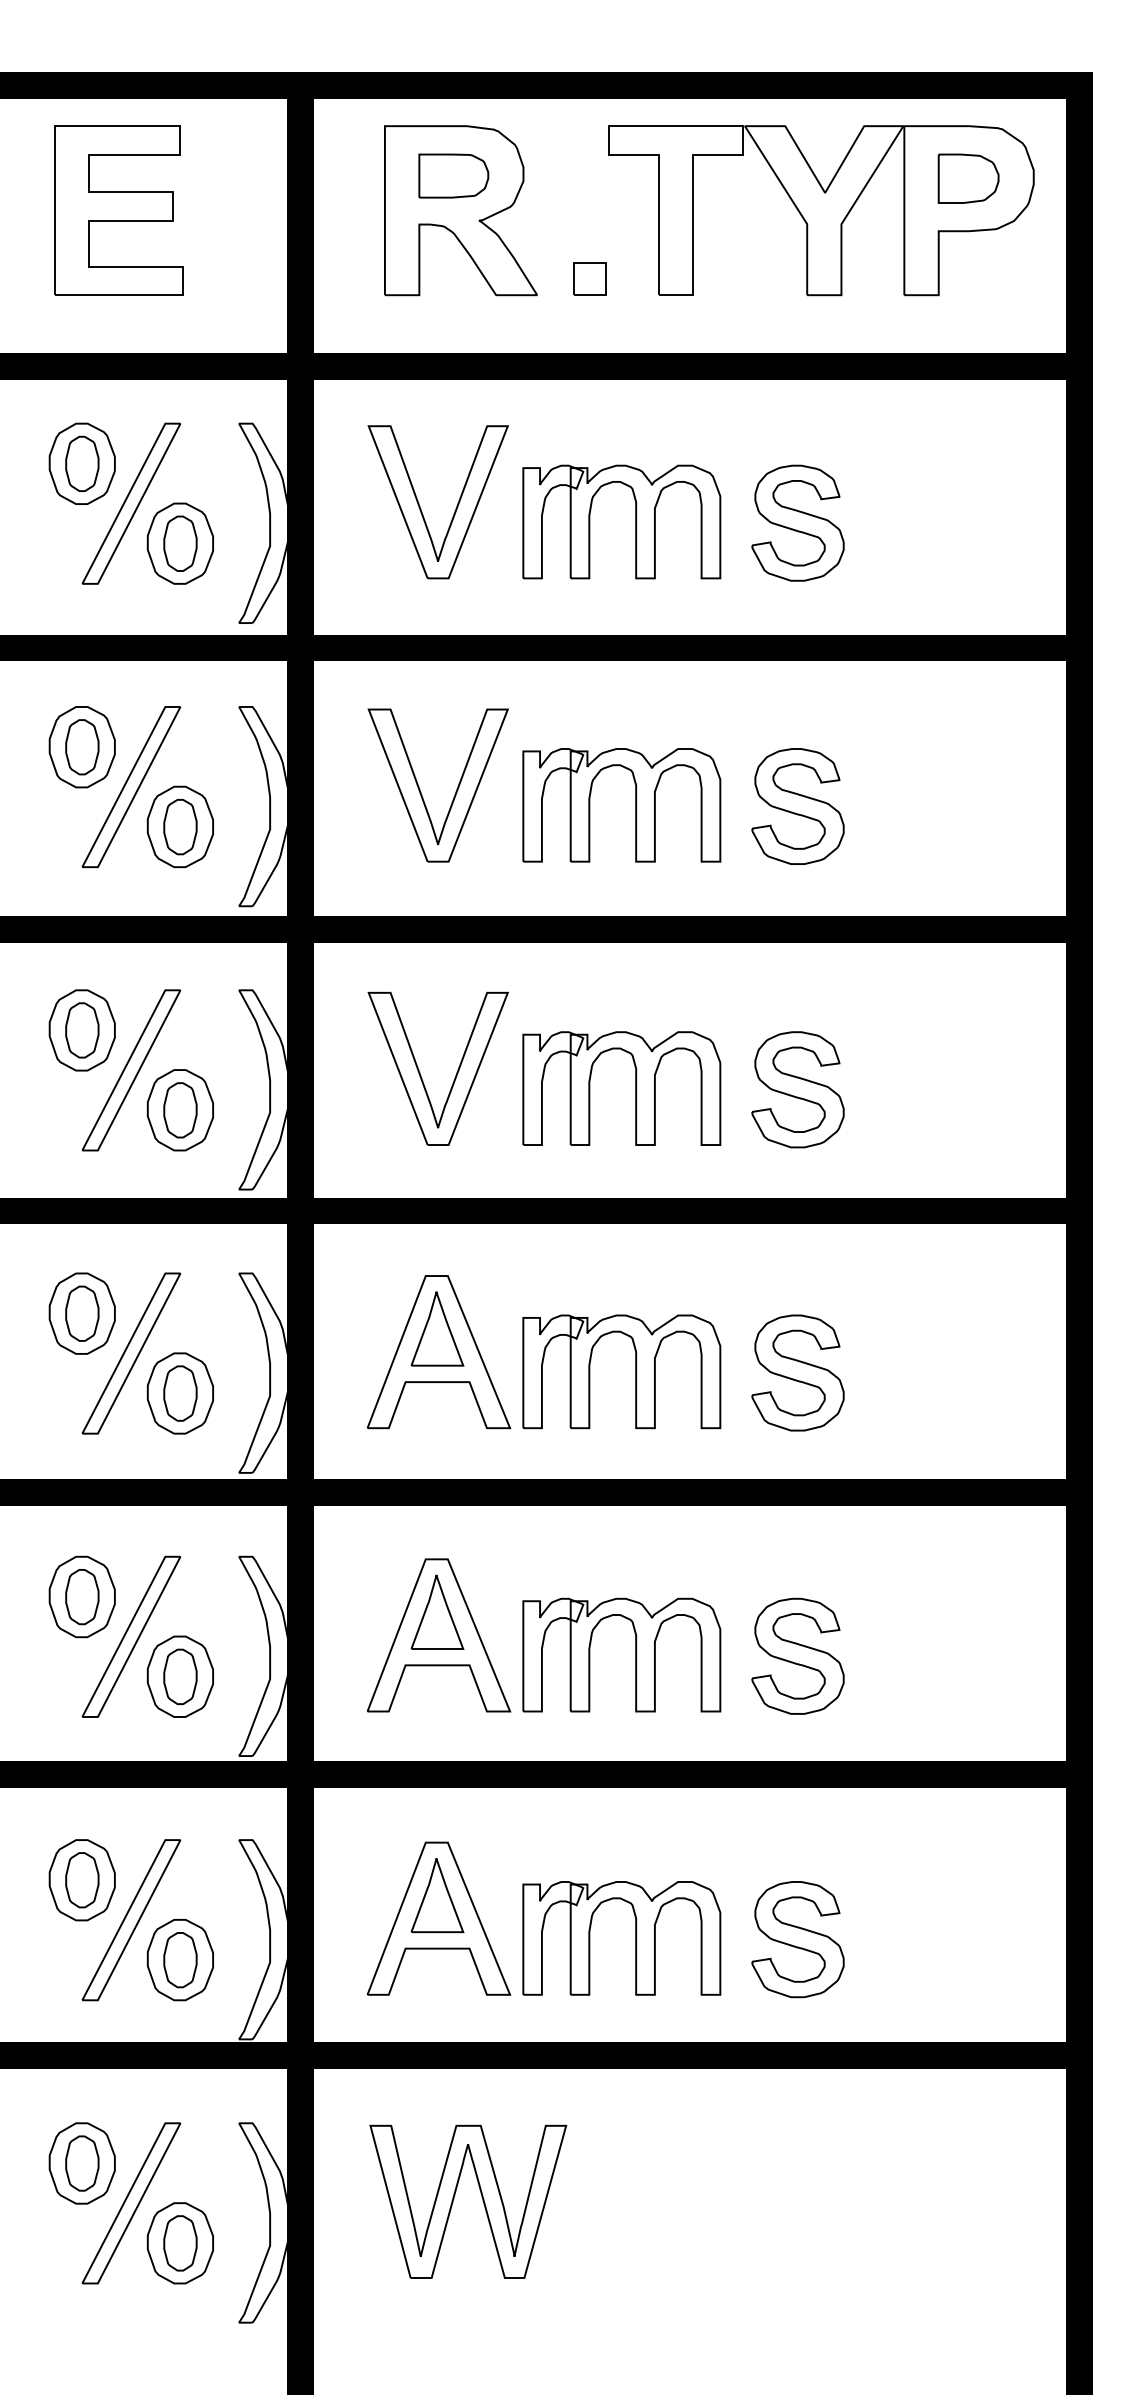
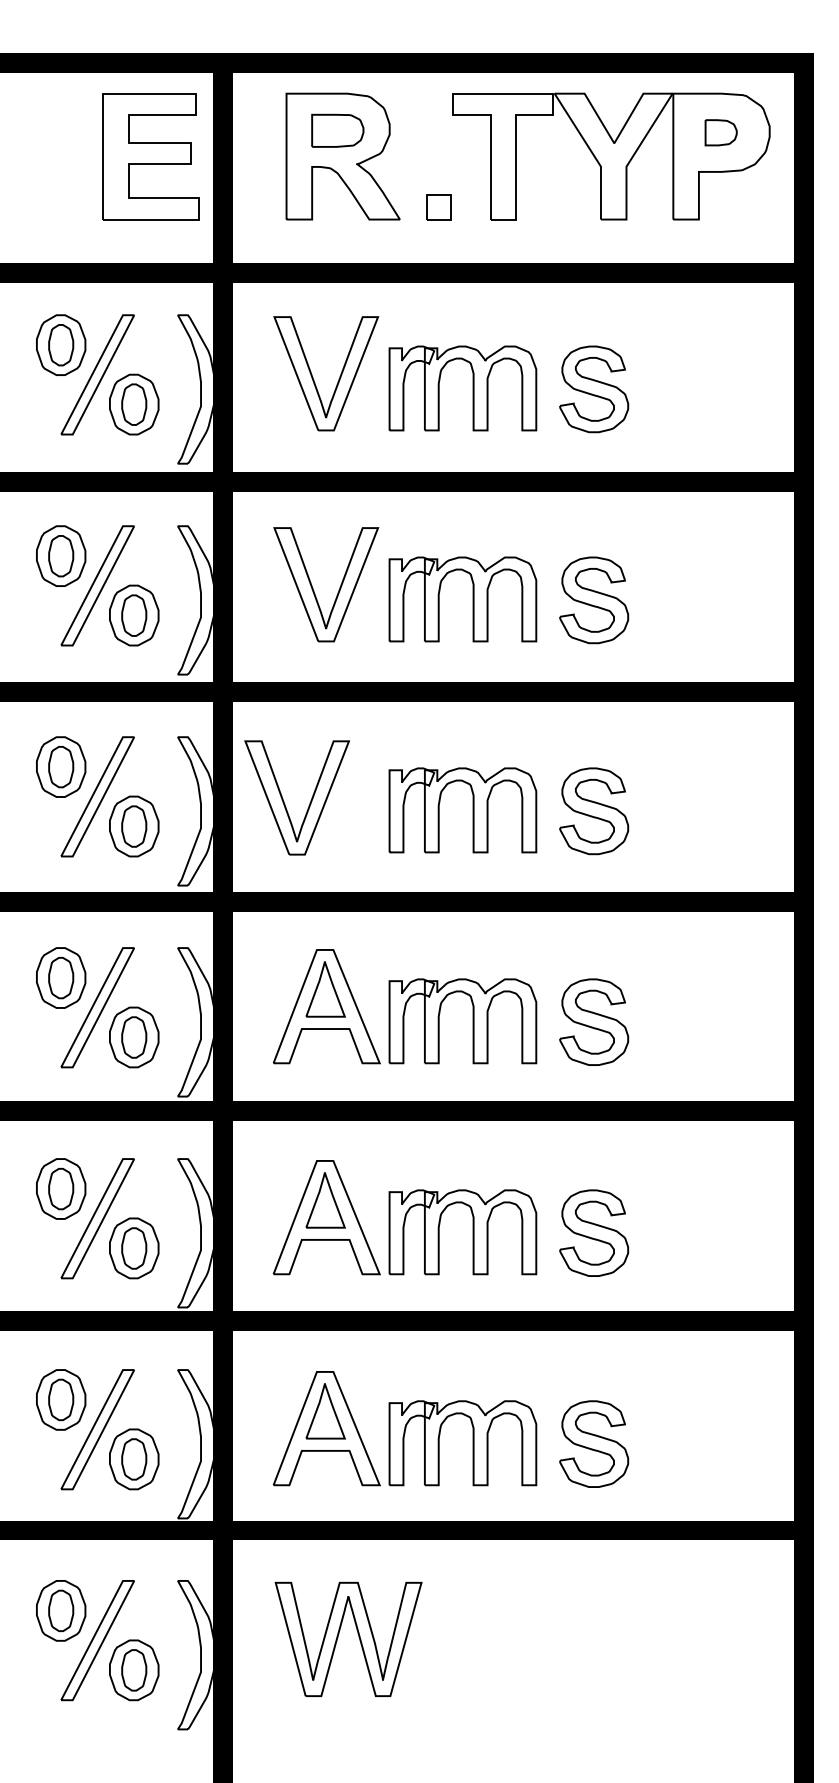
part: (968, 178) -> (721, 132), size x0.7
part: (118, 210) -> (150, 156), moved
part: (420, 1072) -> (283, 800), moved

